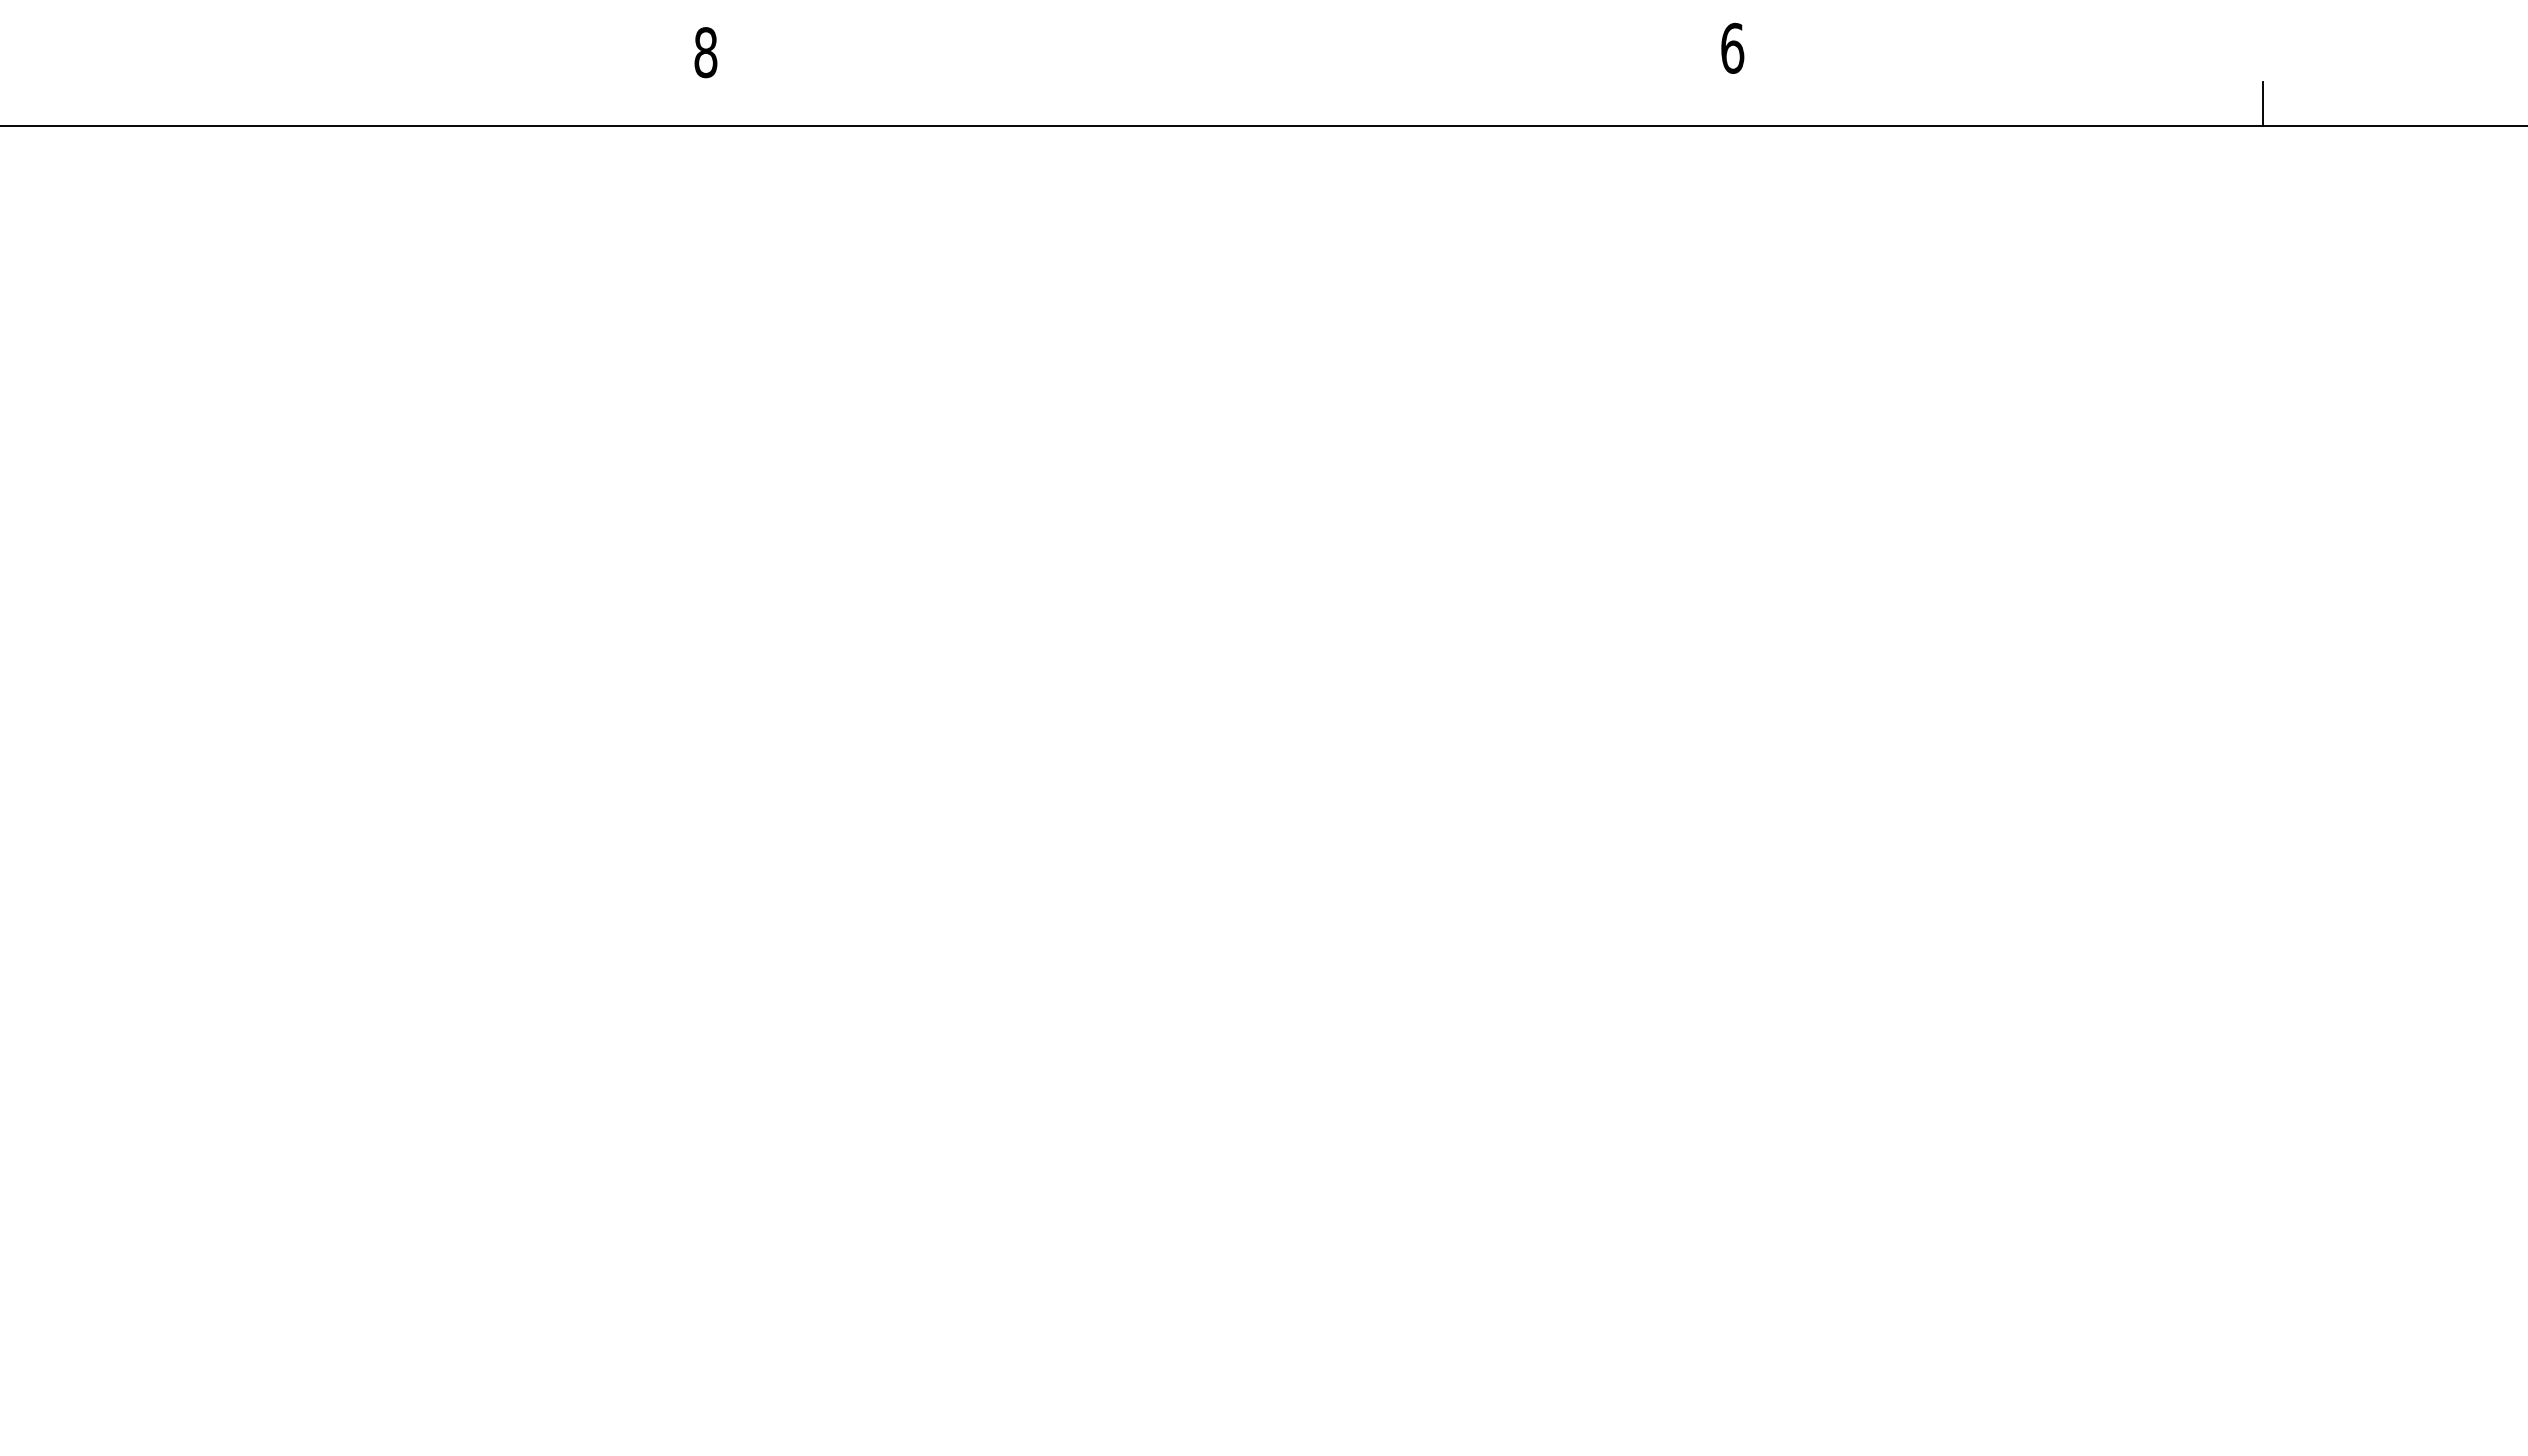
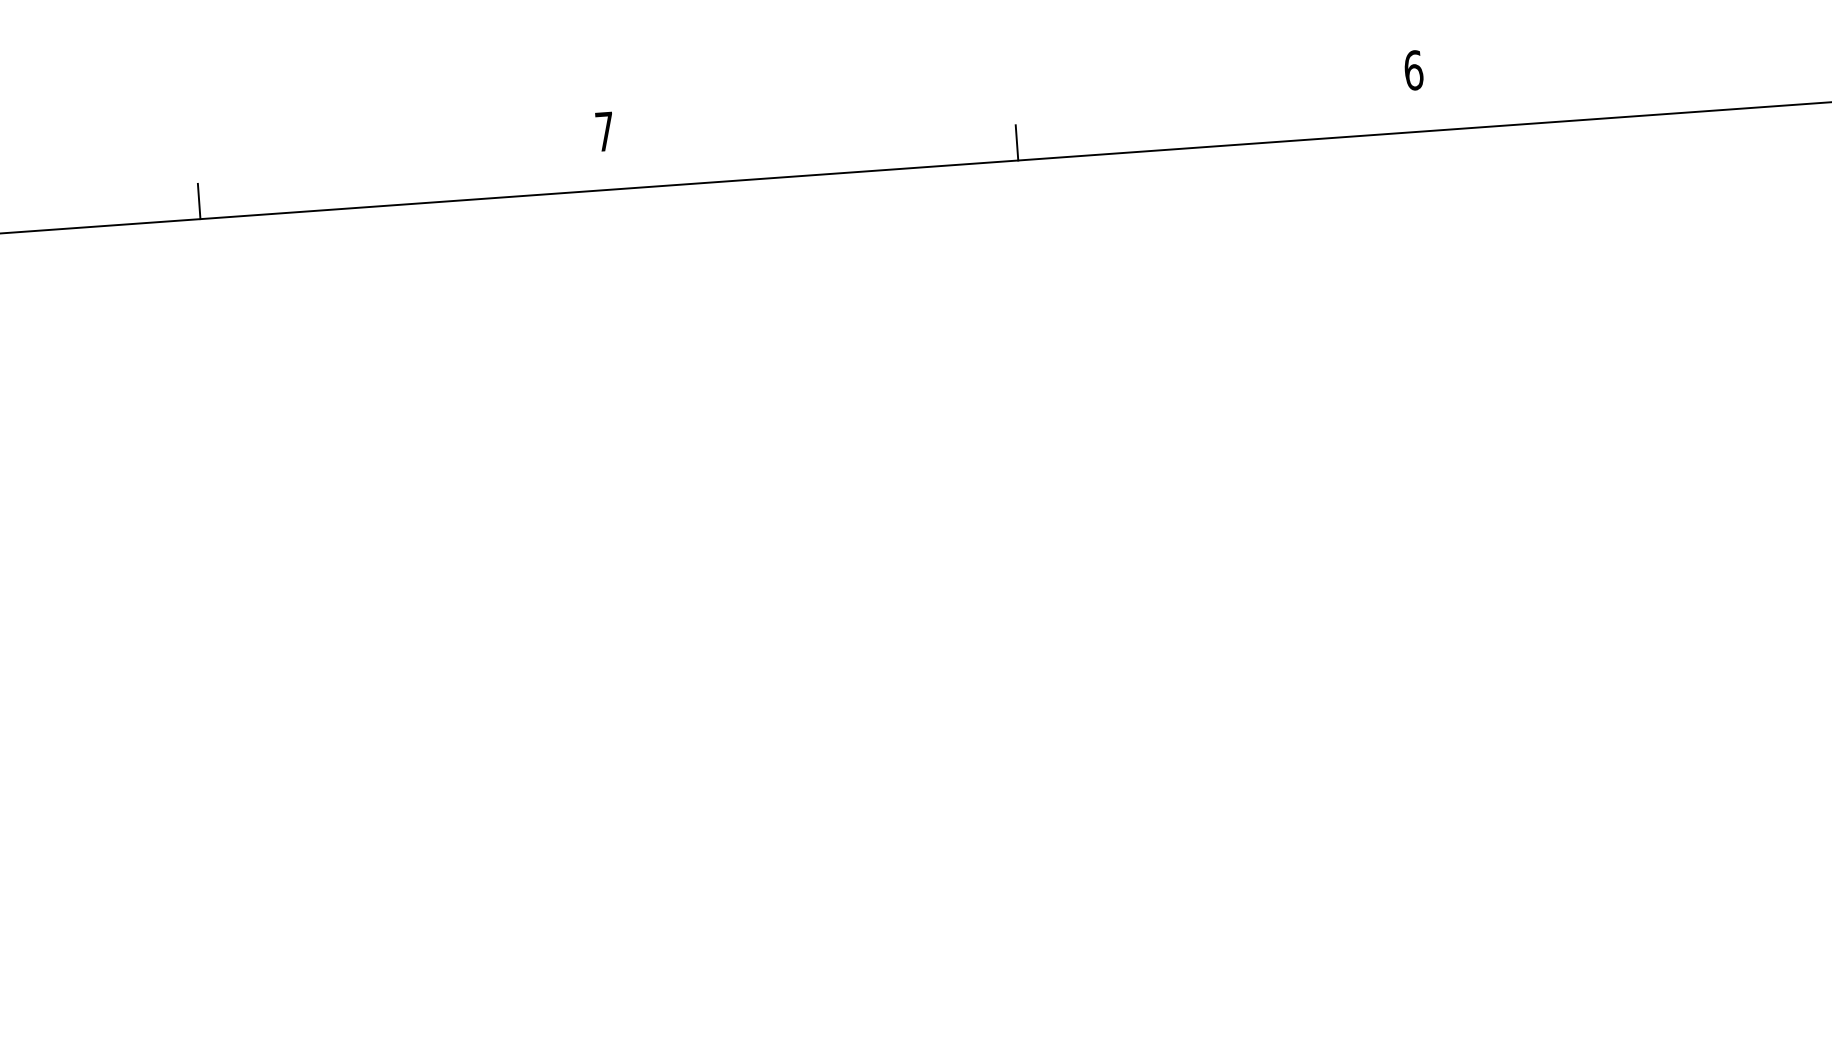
text: (705, 52) -> (604, 131), 8 -> 7
line: (187, 103) -> (199, 201), added
line: (1225, 103) -> (1017, 142), added

